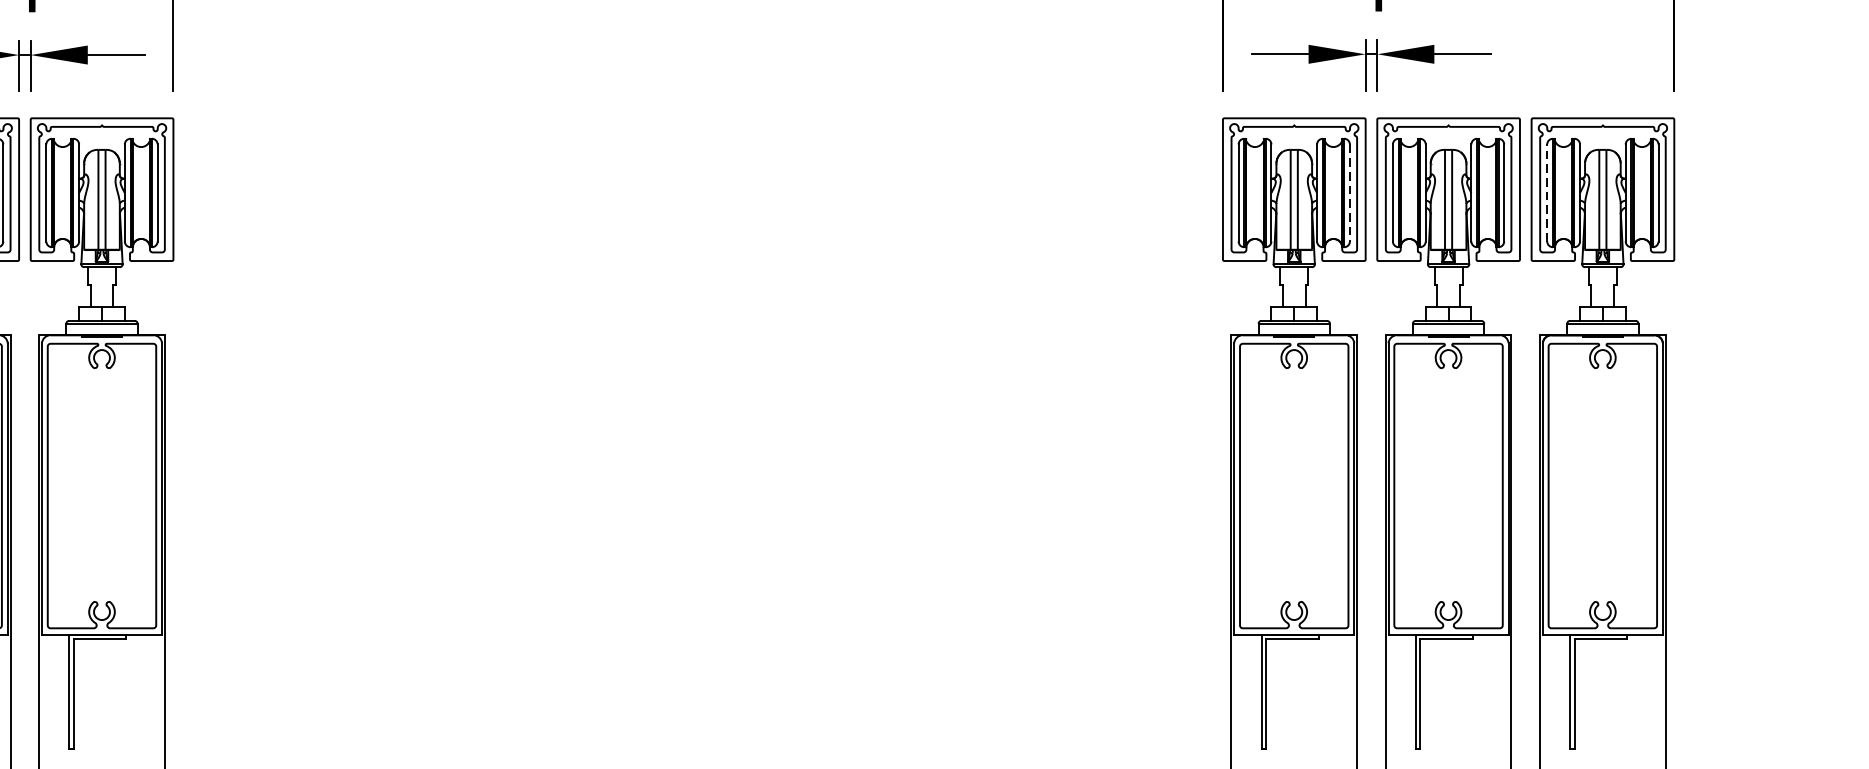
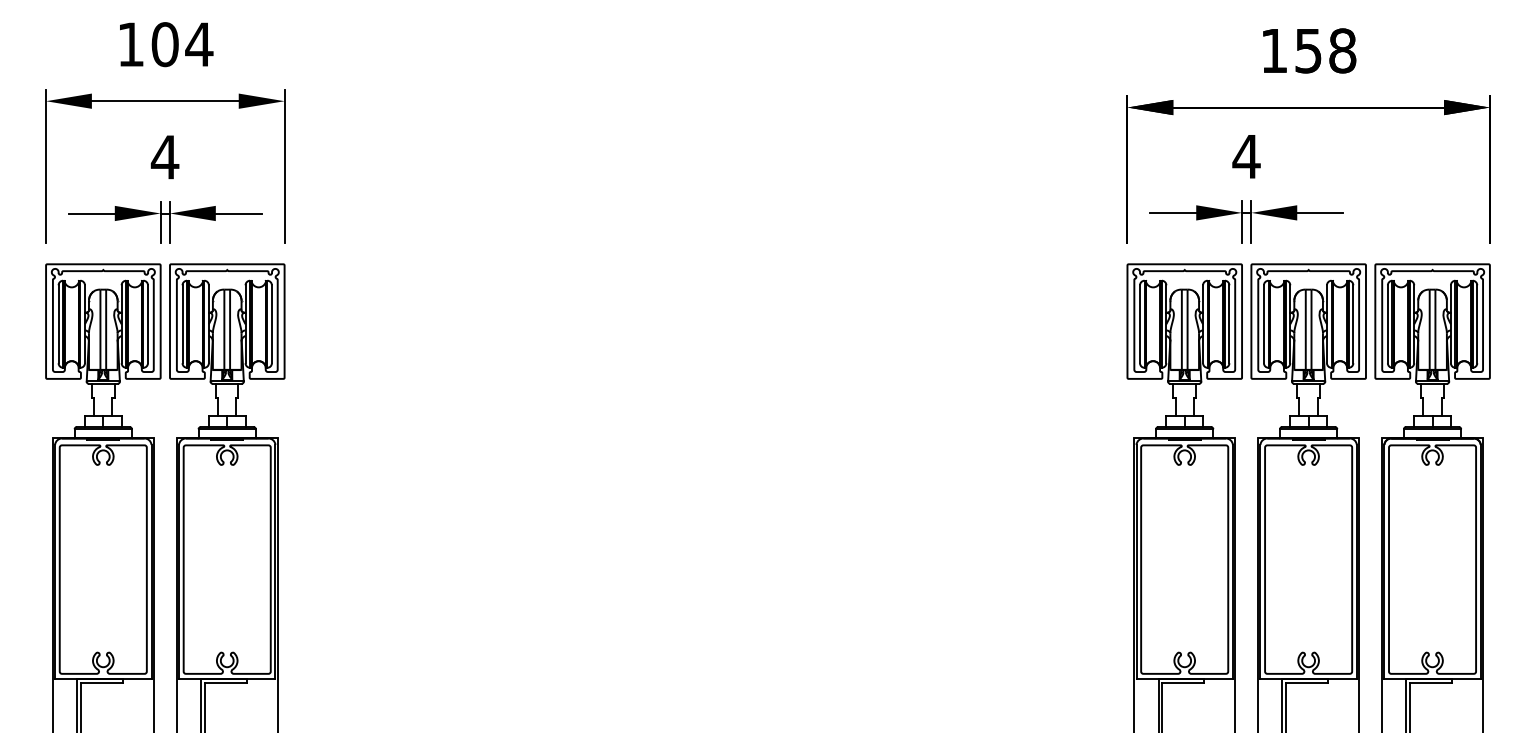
line: (1350, 193) -> (1229, 324), dashed -> solid
line: (1546, 193) -> (1387, 324), dashed -> solid

